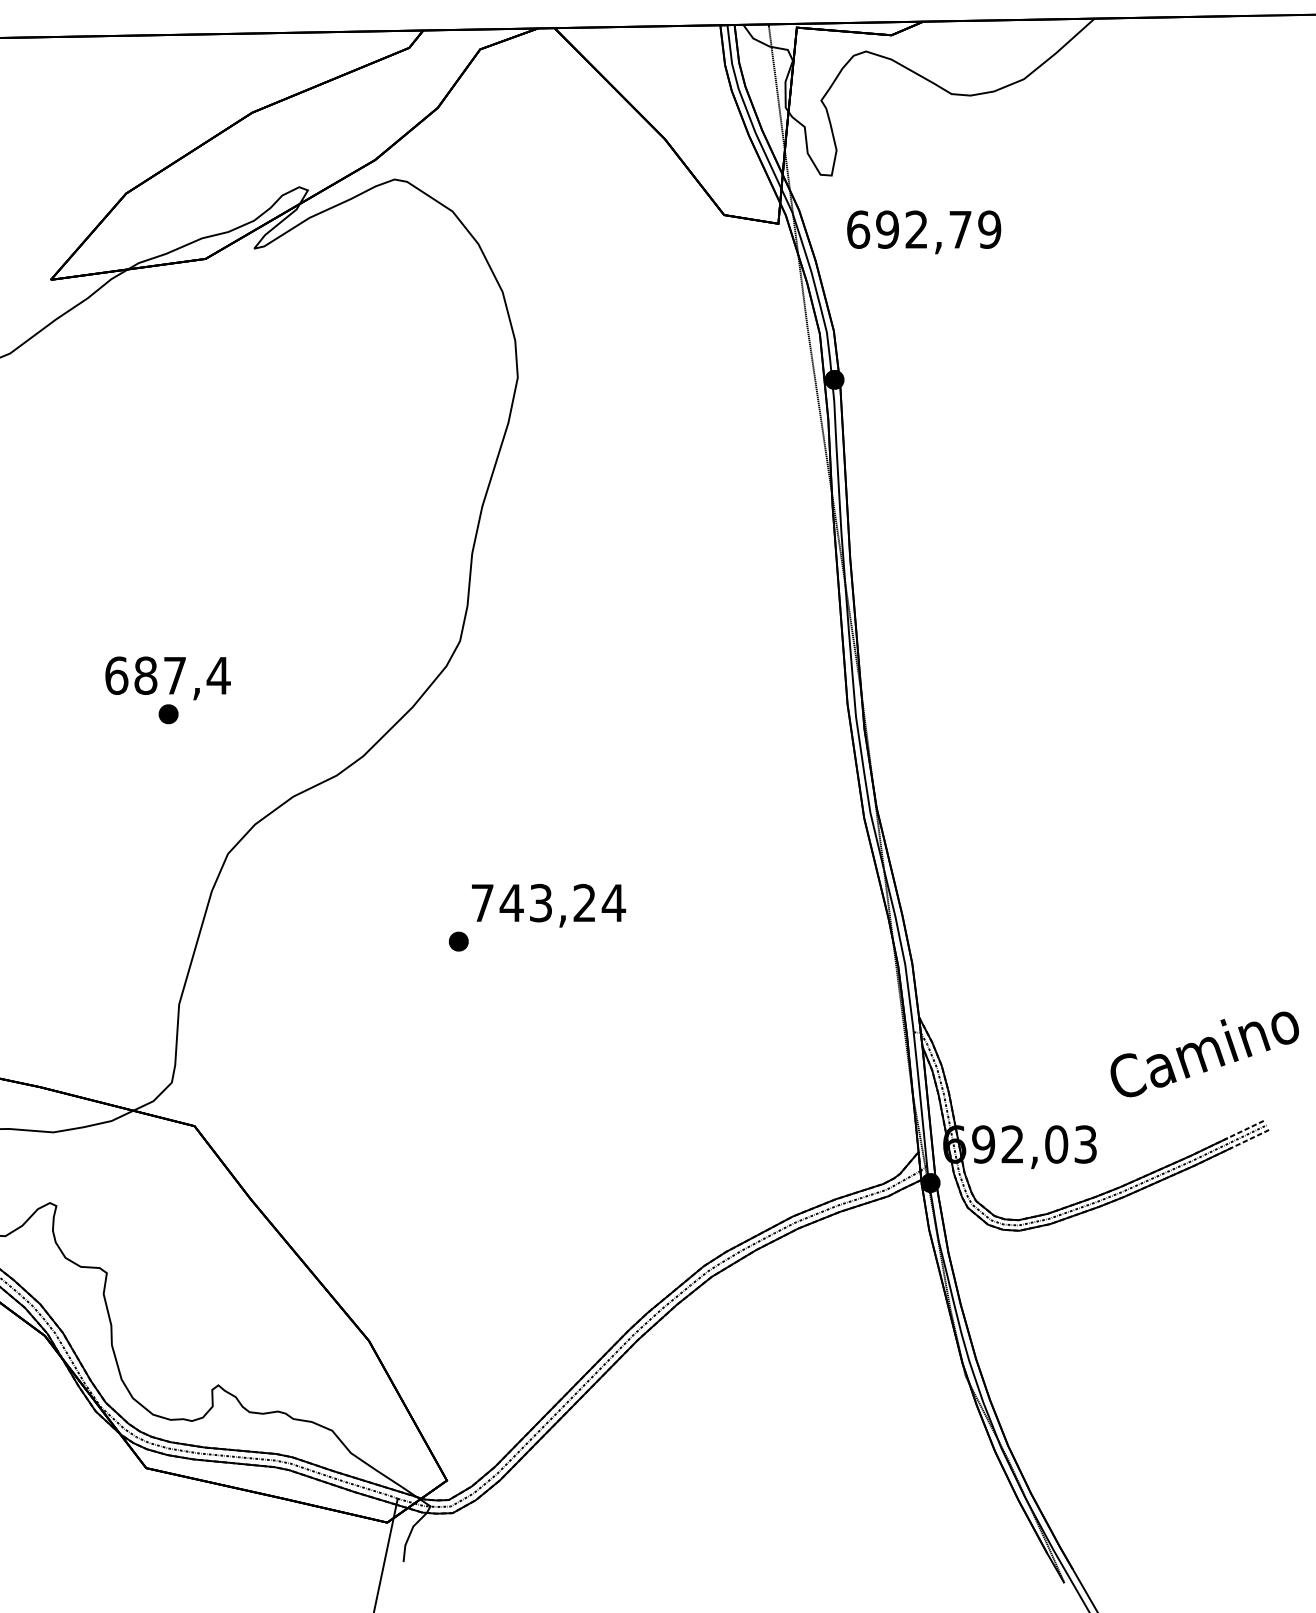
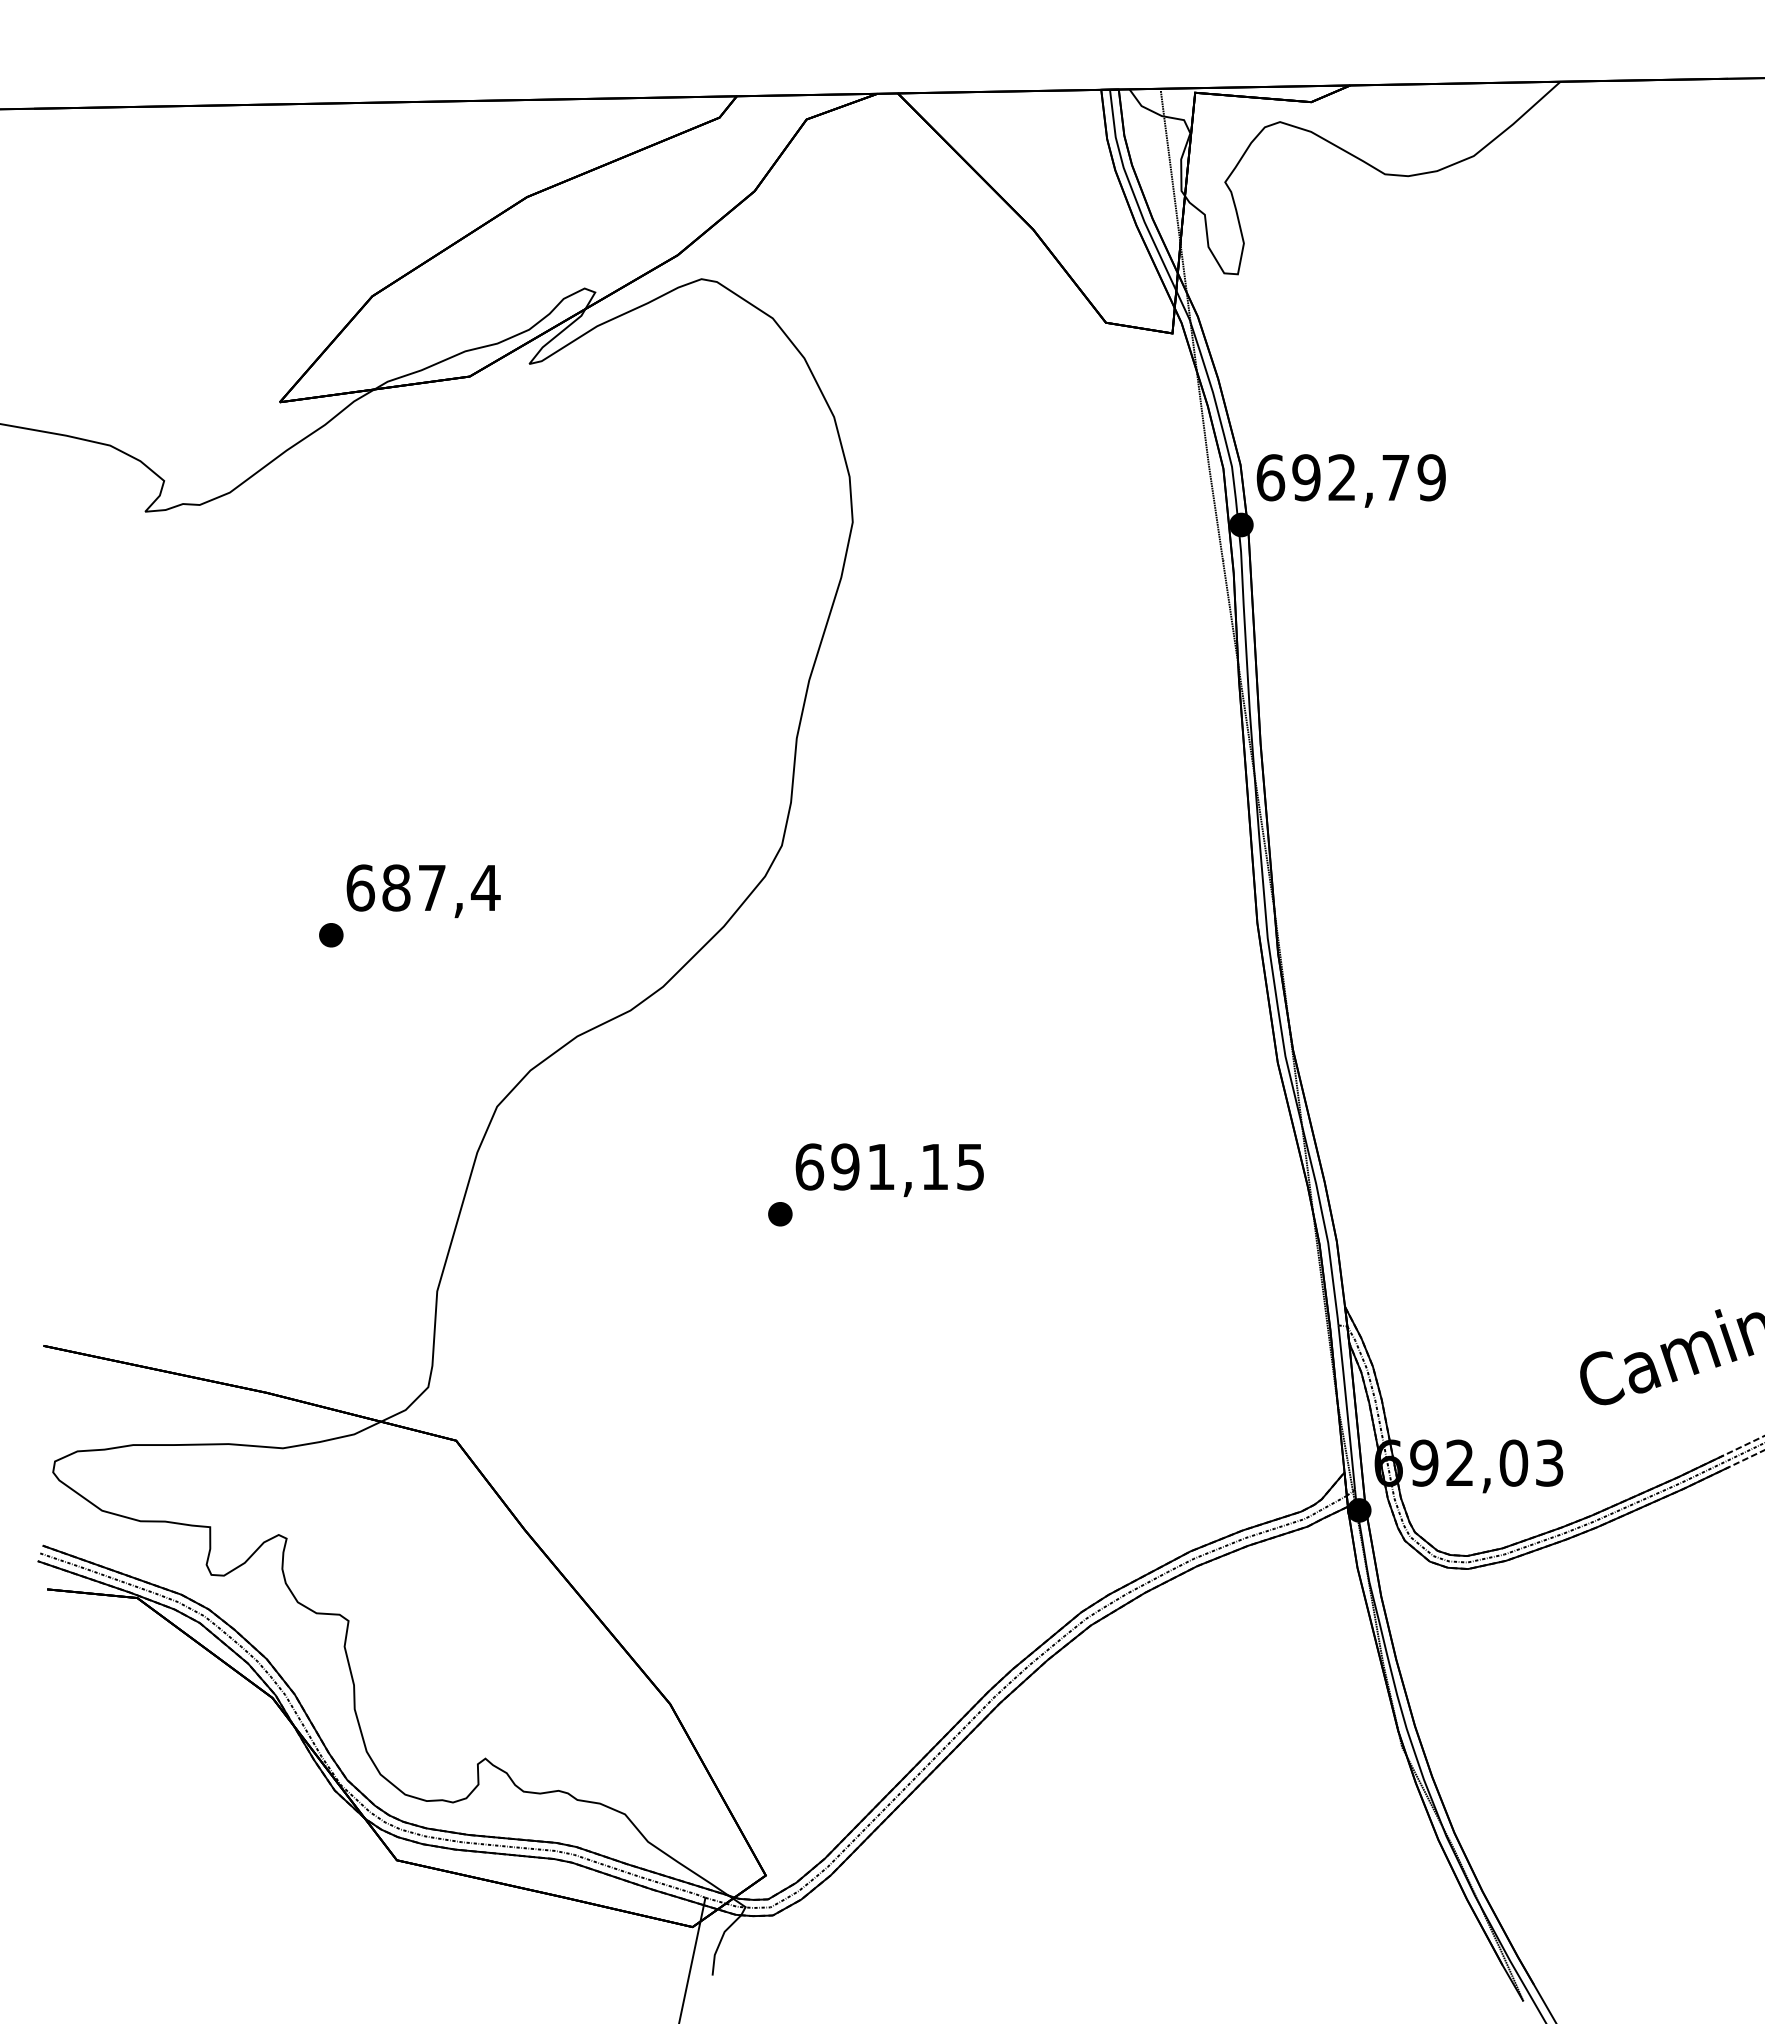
text: (923, 231) -> (1350, 480), moved
part: (168, 714) -> (331, 935), moved
text: (548, 902) -> (890, 1166), 743,24 -> 691,15

